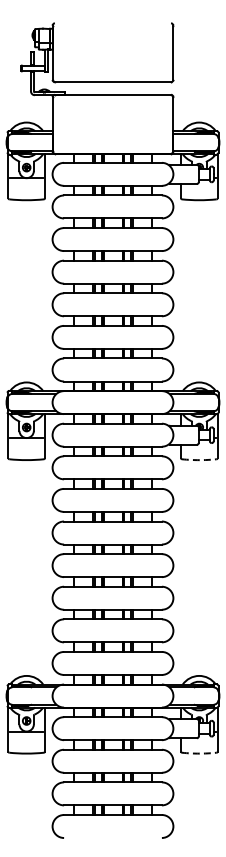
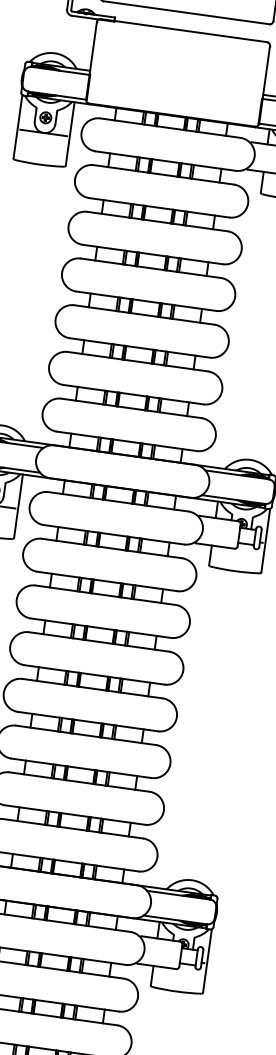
arc: (199, 460) -> (235, 571), dashed -> solid
arc: (199, 753) -> (176, 991), dashed -> solid

